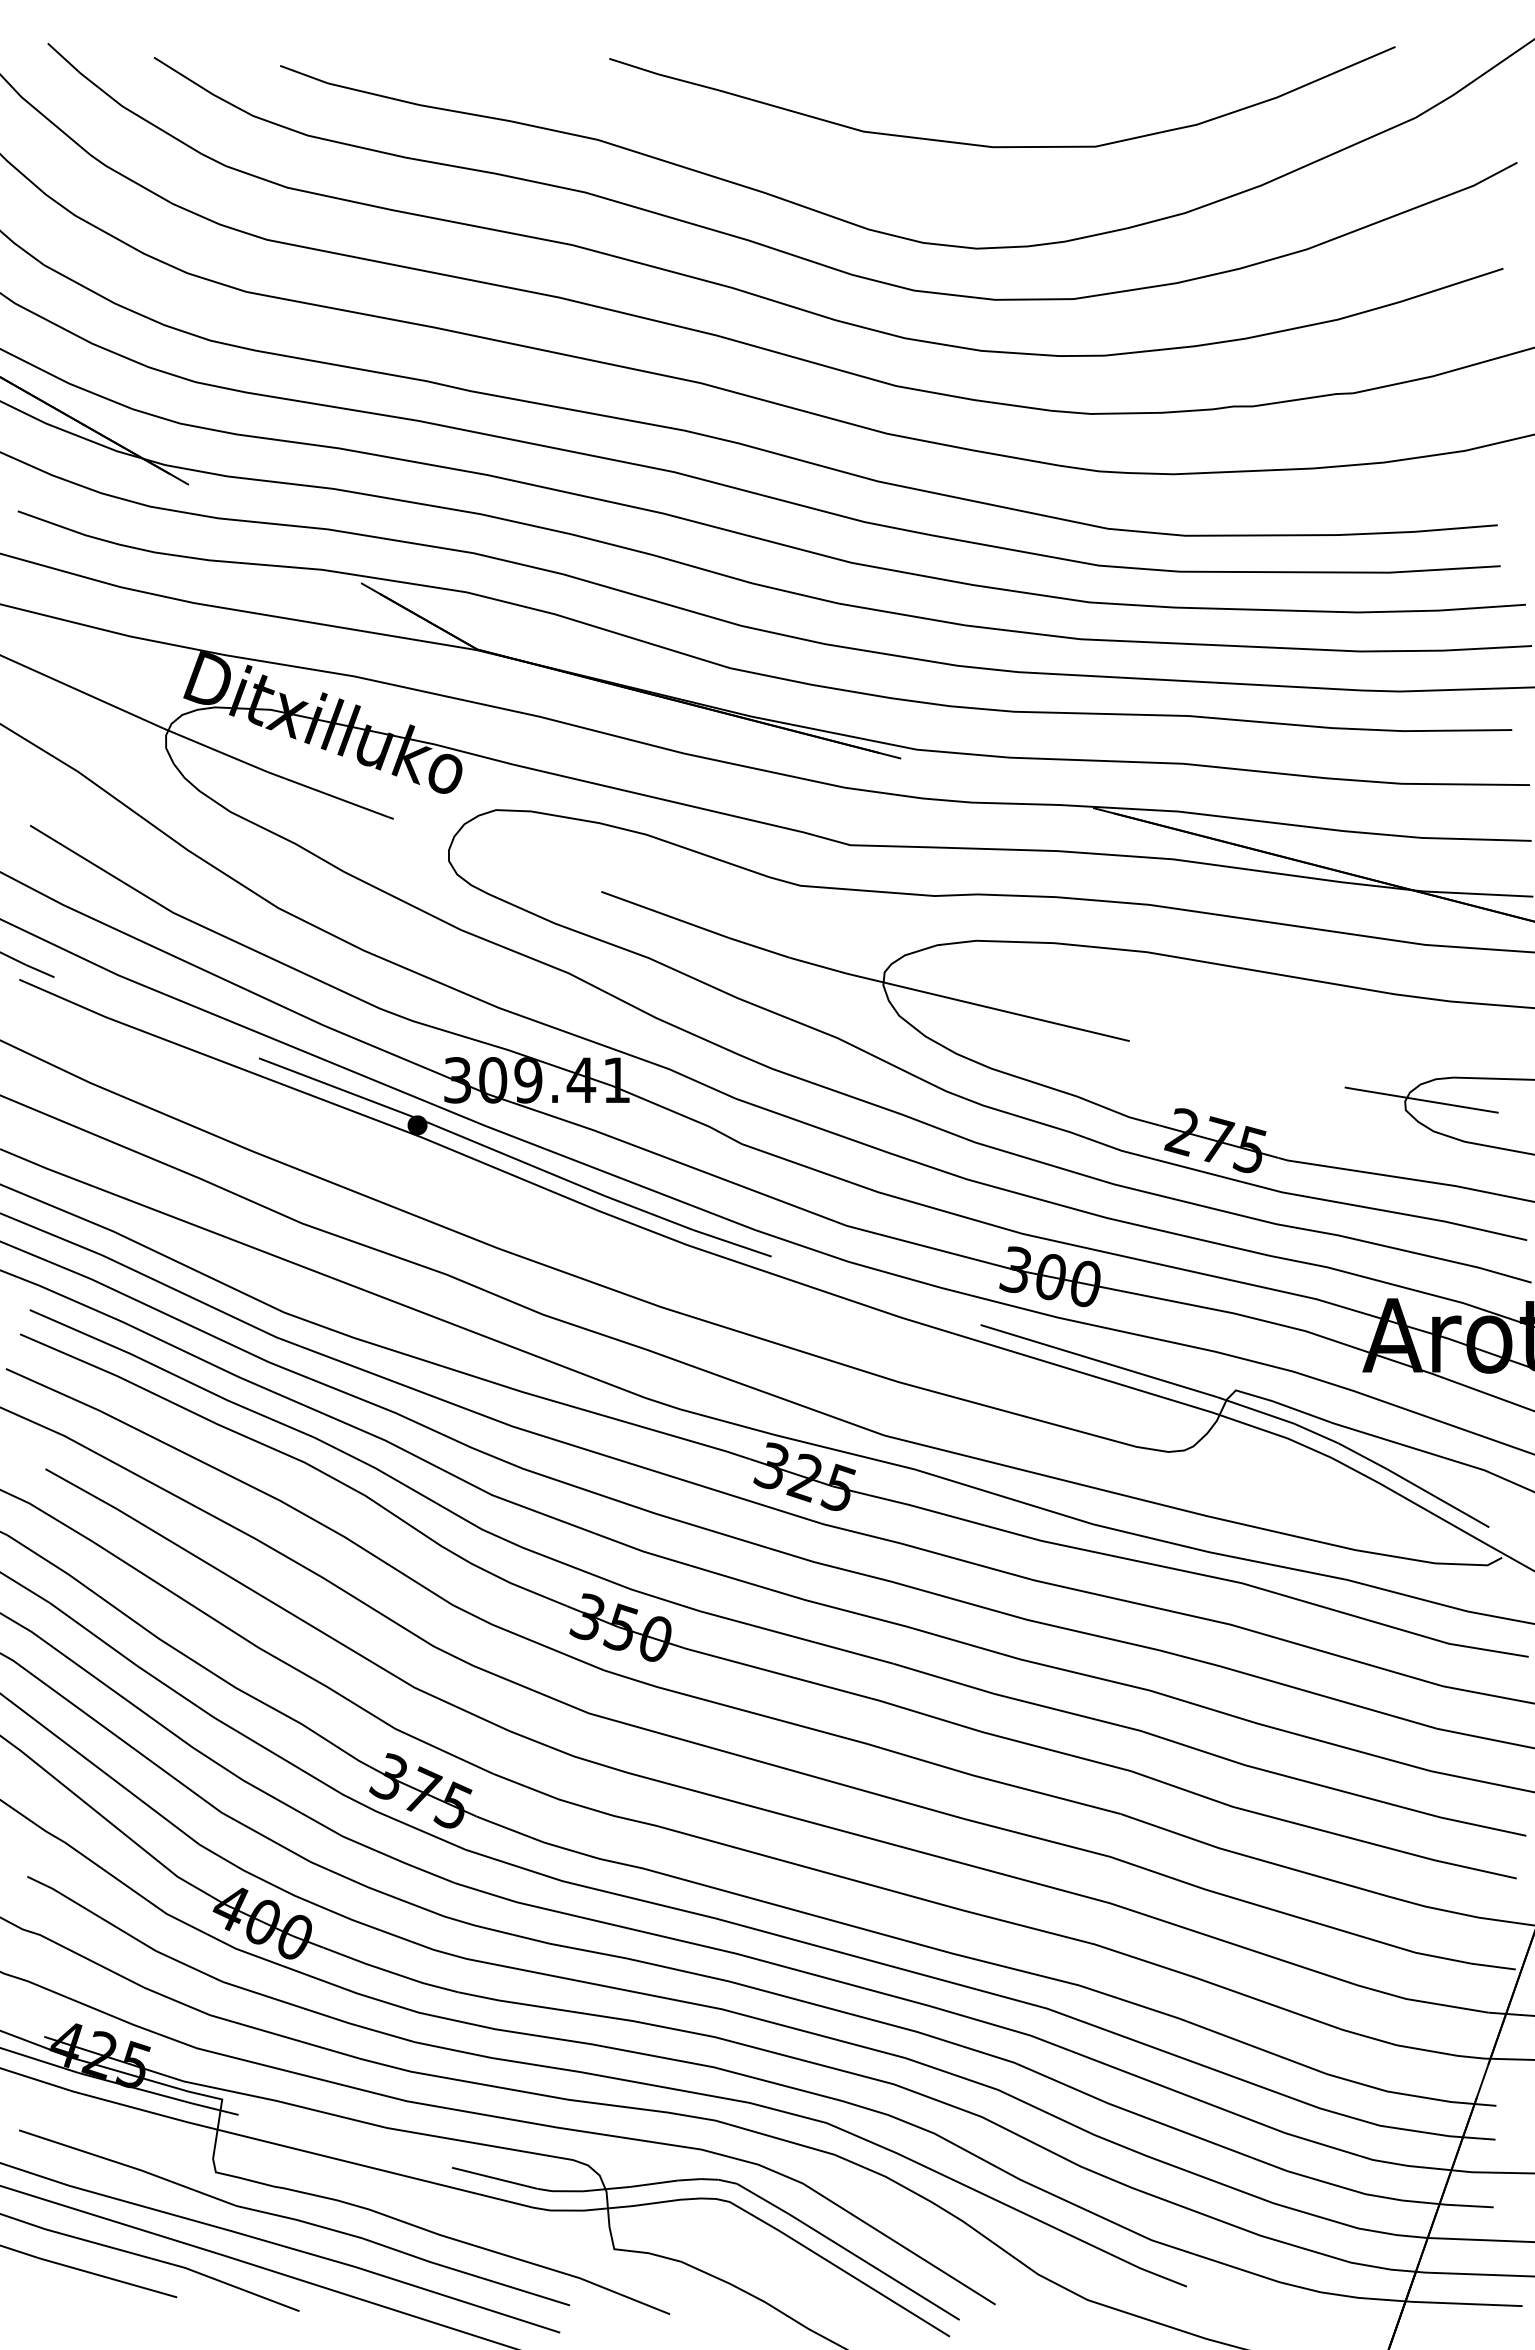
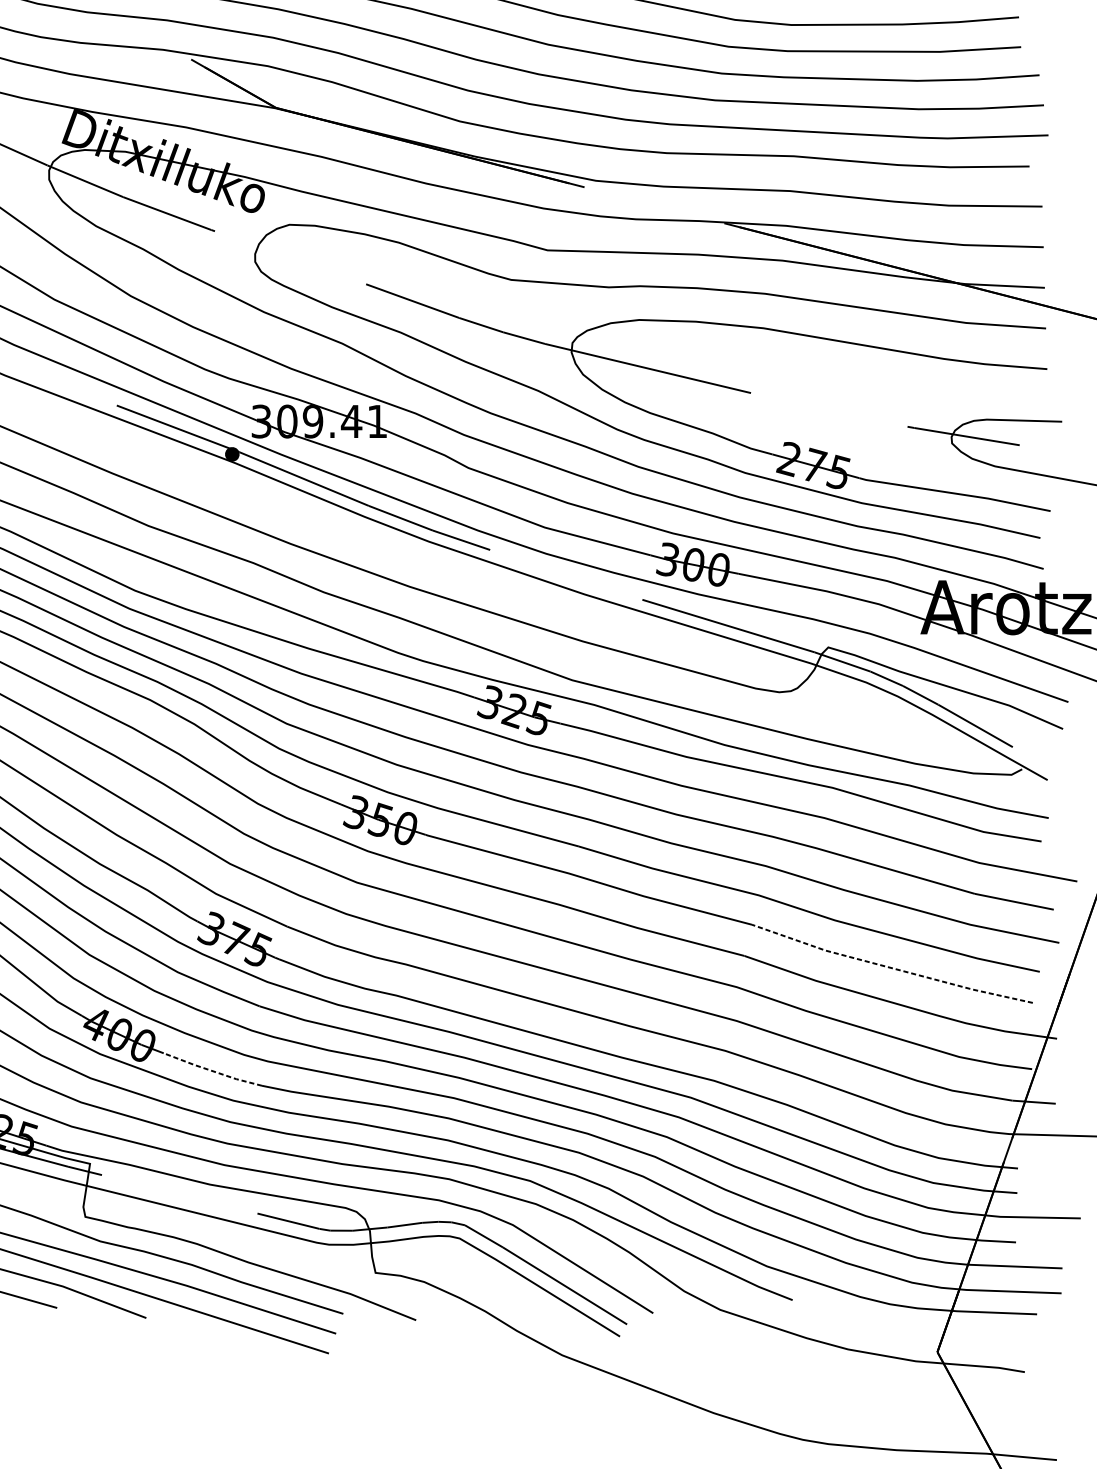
line: (1322, 1830) -> (891, 967), solid -> dashed
line: (390, 1972) -> (212, 1071), solid -> dashed

